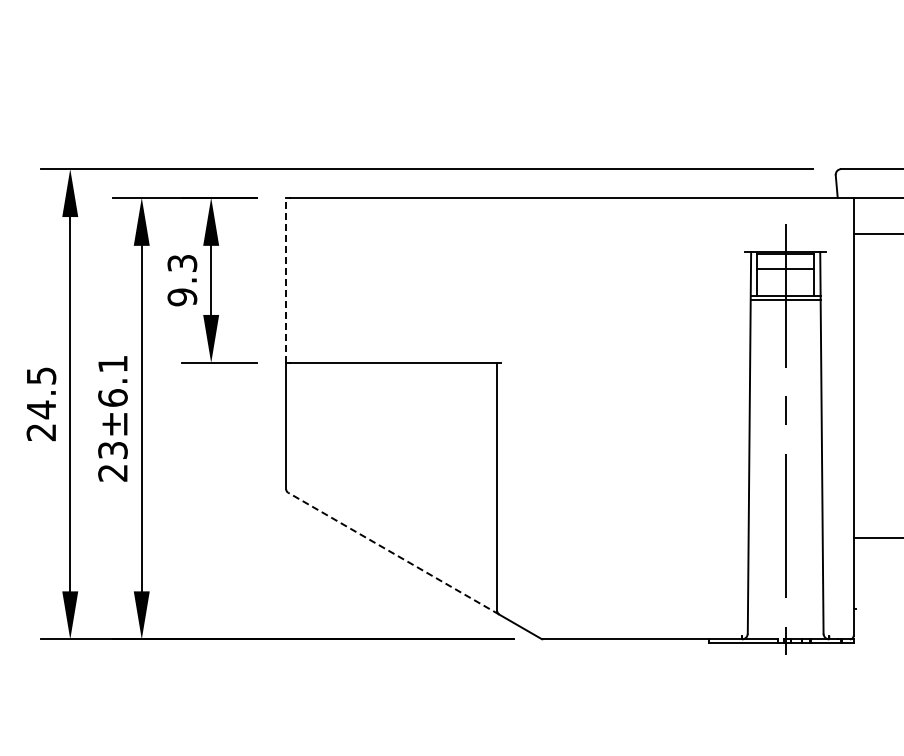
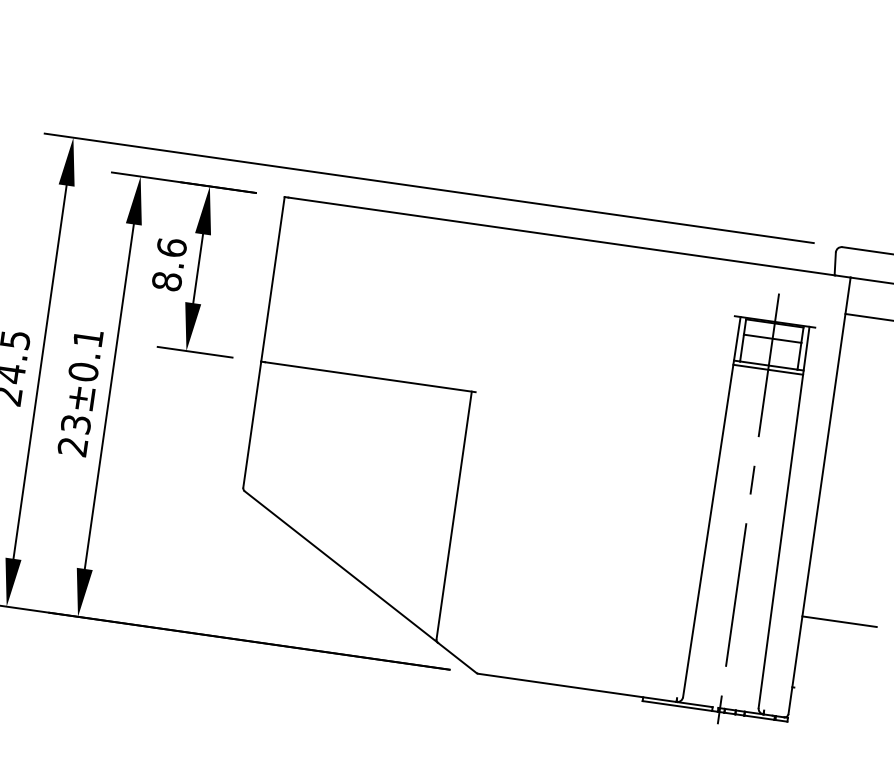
text: (182, 280) -> (169, 264), 9.3 -> 8.6
line: (286, 280) -> (273, 279), dashed -> solid
text: (112, 397) -> (83, 371), 23±6.1 -> 23±0.1
line: (393, 553) -> (341, 566), dashed -> solid

